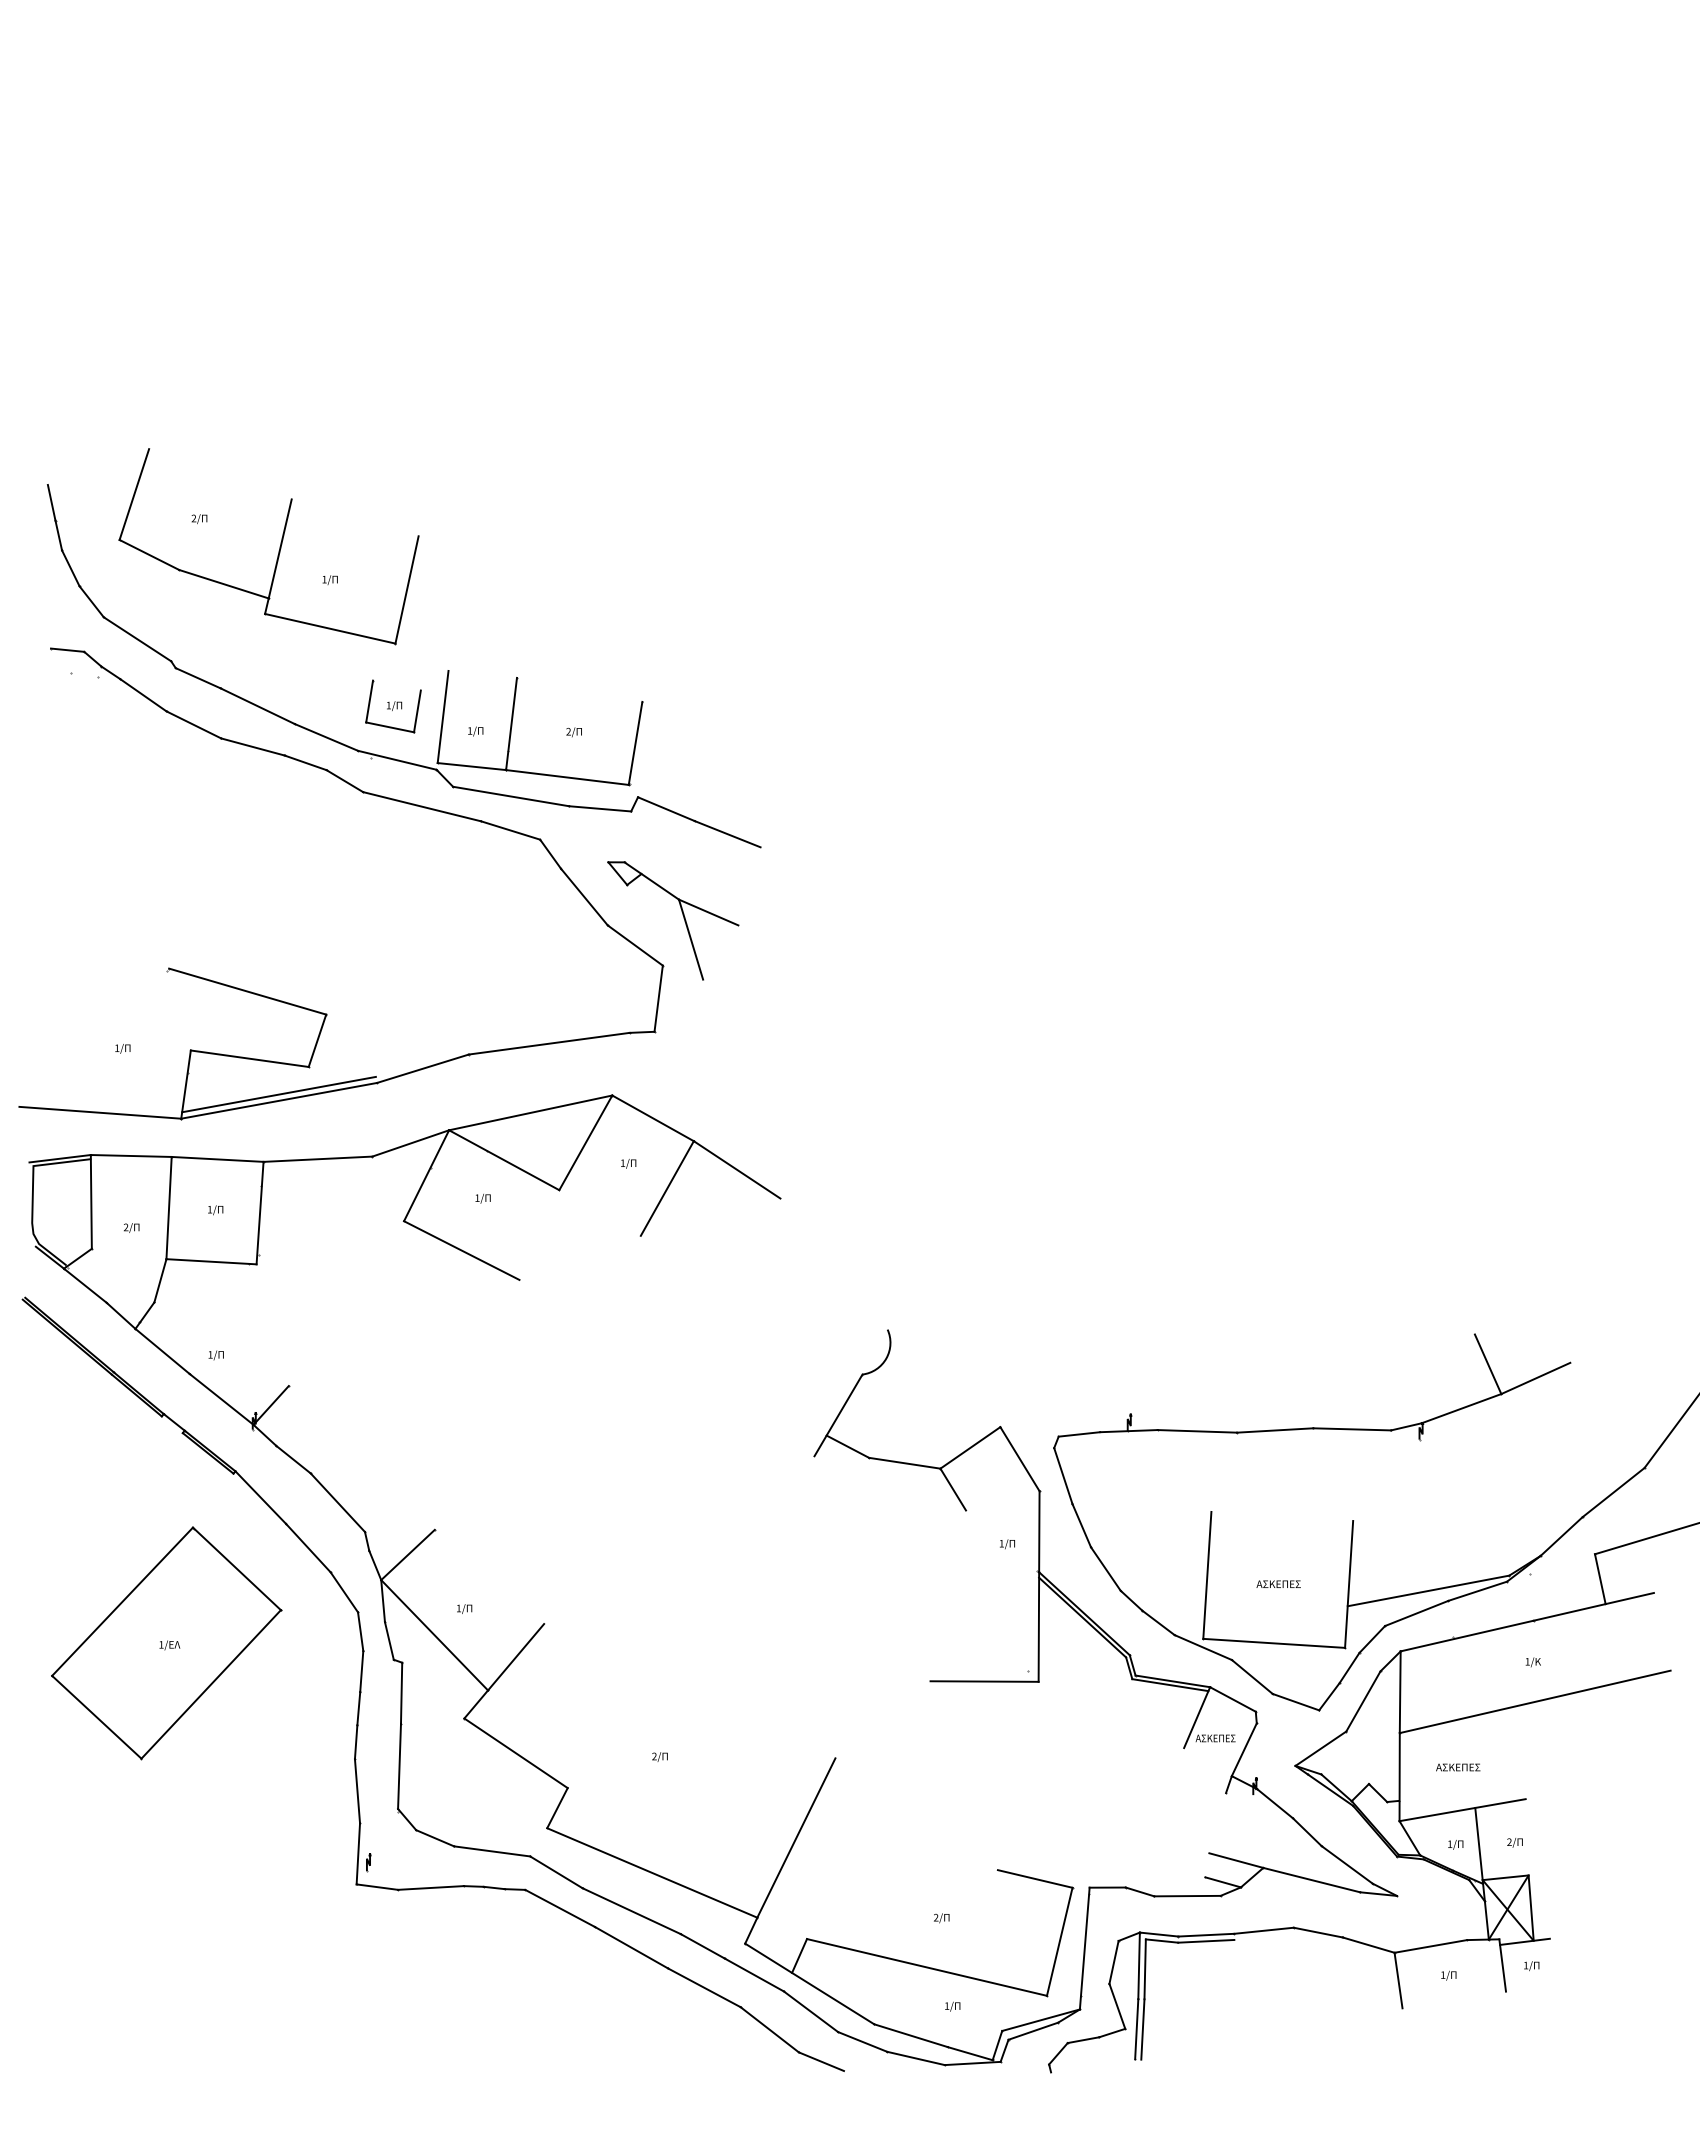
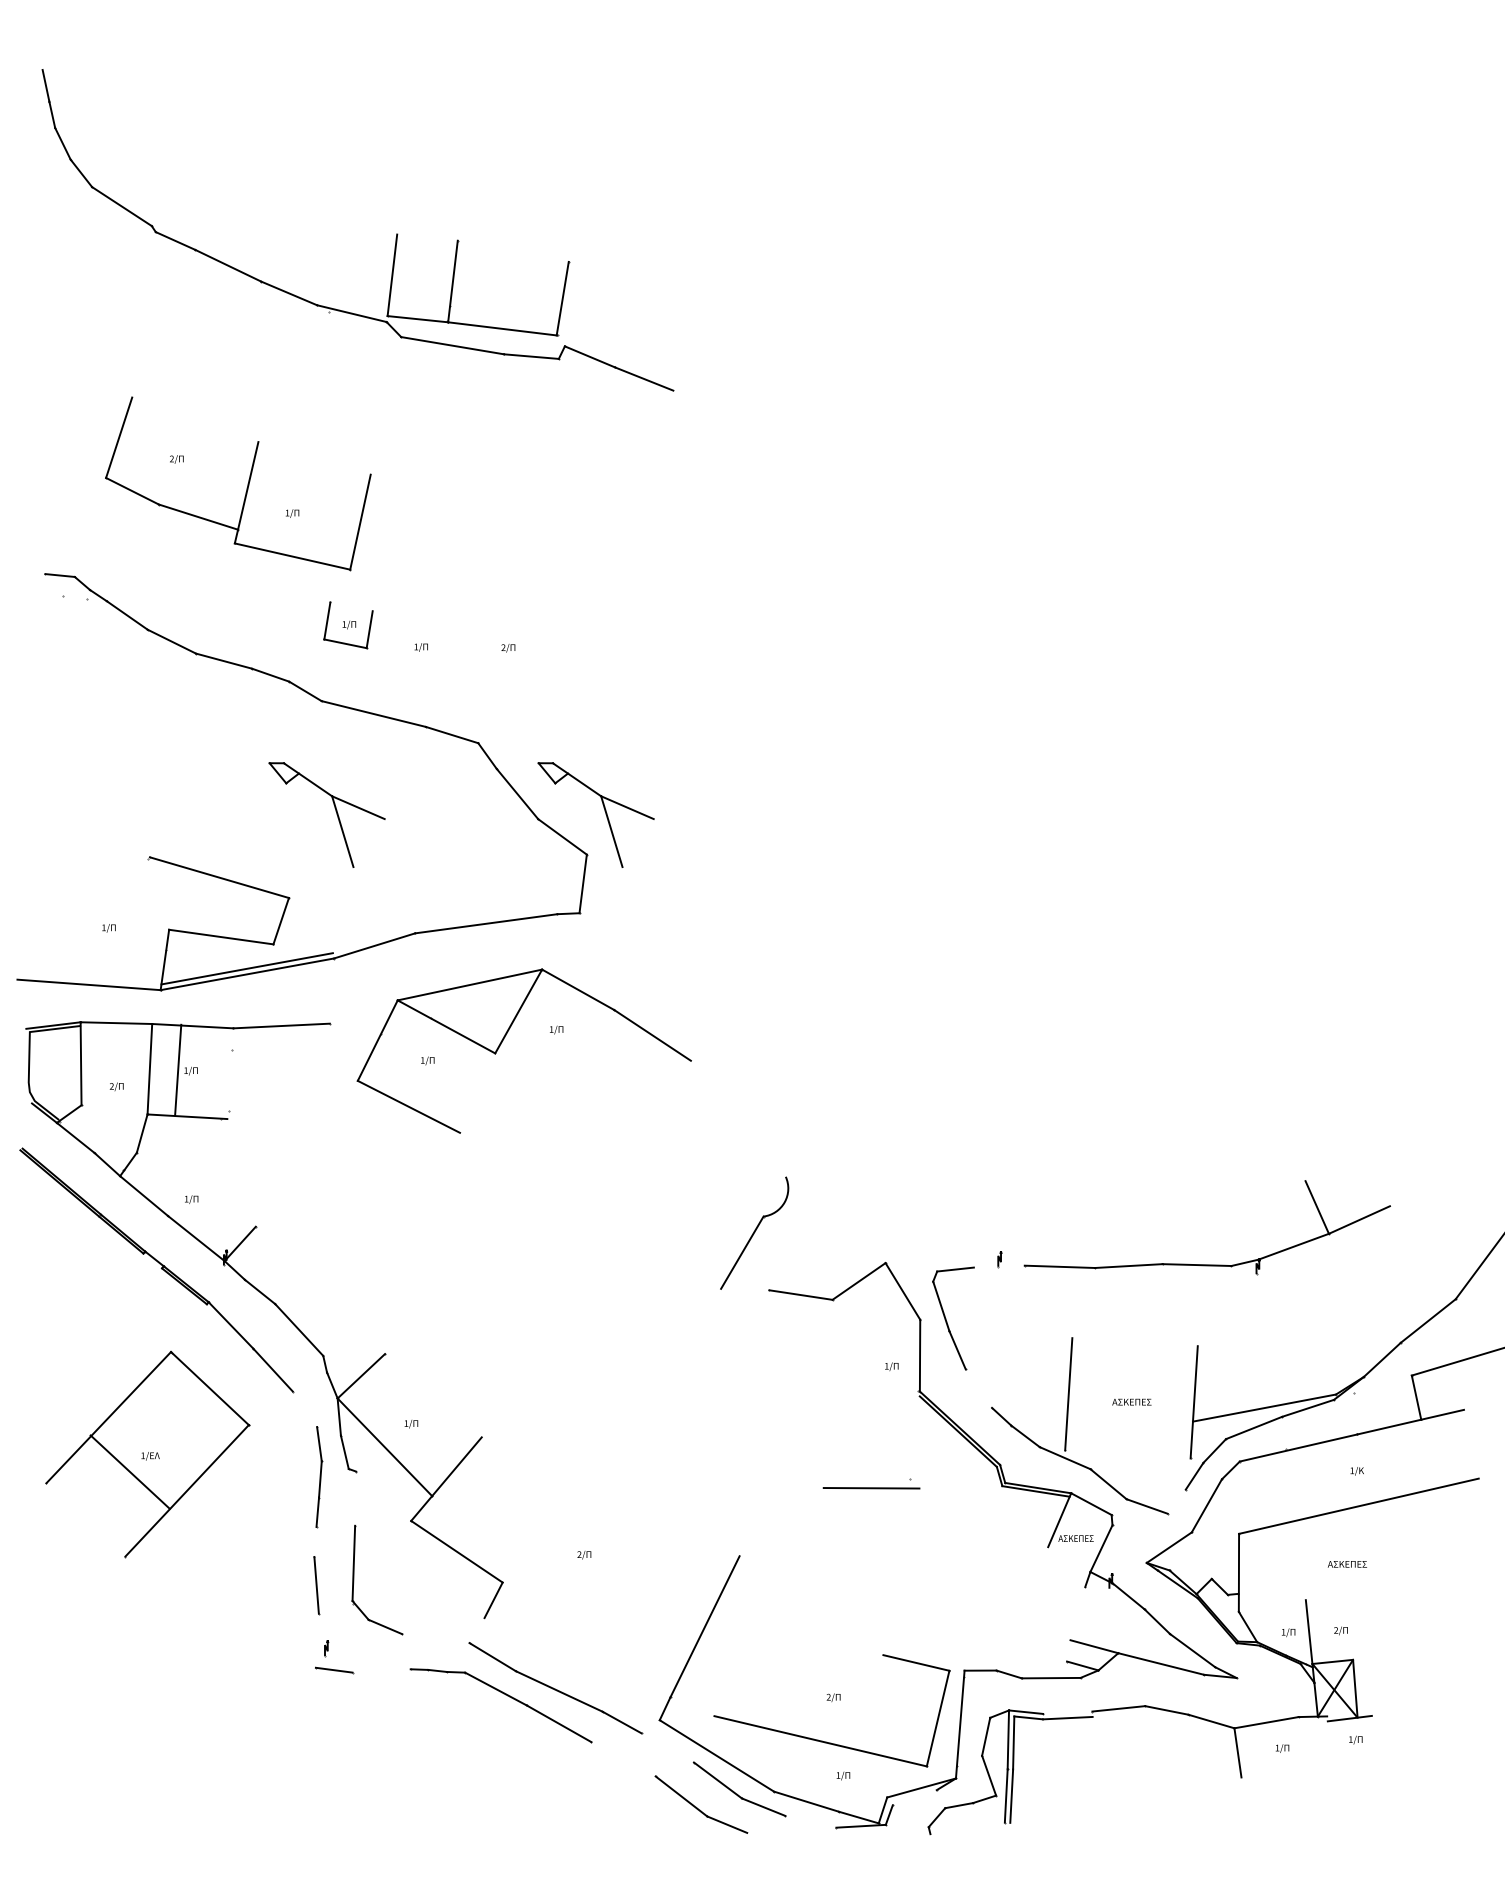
part: (447, 670) -> (396, 234), moved
part: (379, 918) -> (336, 812), added
line: (410, 1143) -> (363, 1012), removed
line: (666, 1188) -> (590, 1051), removed
line: (259, 1212) -> (177, 1069), moved
line: (1128, 1431) -> (998, 1266), removed
line: (847, 1446) -> (750, 1280), removed
line: (953, 1489) -> (844, 1318), removed
line: (1105, 1568) -> (978, 1388), removed
line: (344, 1592) -> (305, 1409), removed
line: (1038, 1626) -> (919, 1439), removed
line: (1274, 1642) -> (1128, 1453), removed
line: (401, 1692) -> (355, 1497), removed
line: (1399, 1692) -> (1238, 1497), removed
line: (1329, 1696) -> (1176, 1501), removed
line: (96, 1716) -> (129, 1471), moved
line: (355, 1742) -> (314, 1542), removed
text: (1458, 1767) -> (1347, 1564), moved
line: (1462, 1810) -> (1294, 1602), removed
line: (492, 1851) -> (436, 1638), removed
line: (358, 1853) -> (317, 1640), removed
line: (652, 1872) -> (577, 1657), removed
line: (430, 1887) -> (381, 1670), removed
line: (1206, 1934) -> (1068, 1712), removed
line: (799, 1955) -> (707, 1730), removed
line: (1502, 1965) -> (1329, 1739), removed
line: (753, 1974) -> (667, 1747), removed
line: (703, 1987) -> (622, 1759), removed
line: (1033, 2030) -> (914, 1797), removed
line: (915, 2058) -> (810, 1821), removed

